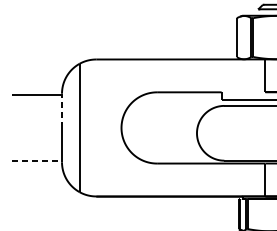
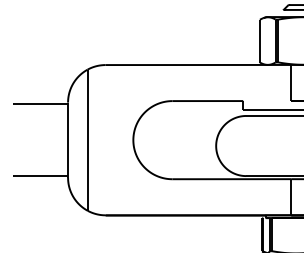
line: (62, 110) -> (68, 121), dashed -> solid
line: (37, 161) -> (41, 176), dashed -> solid

